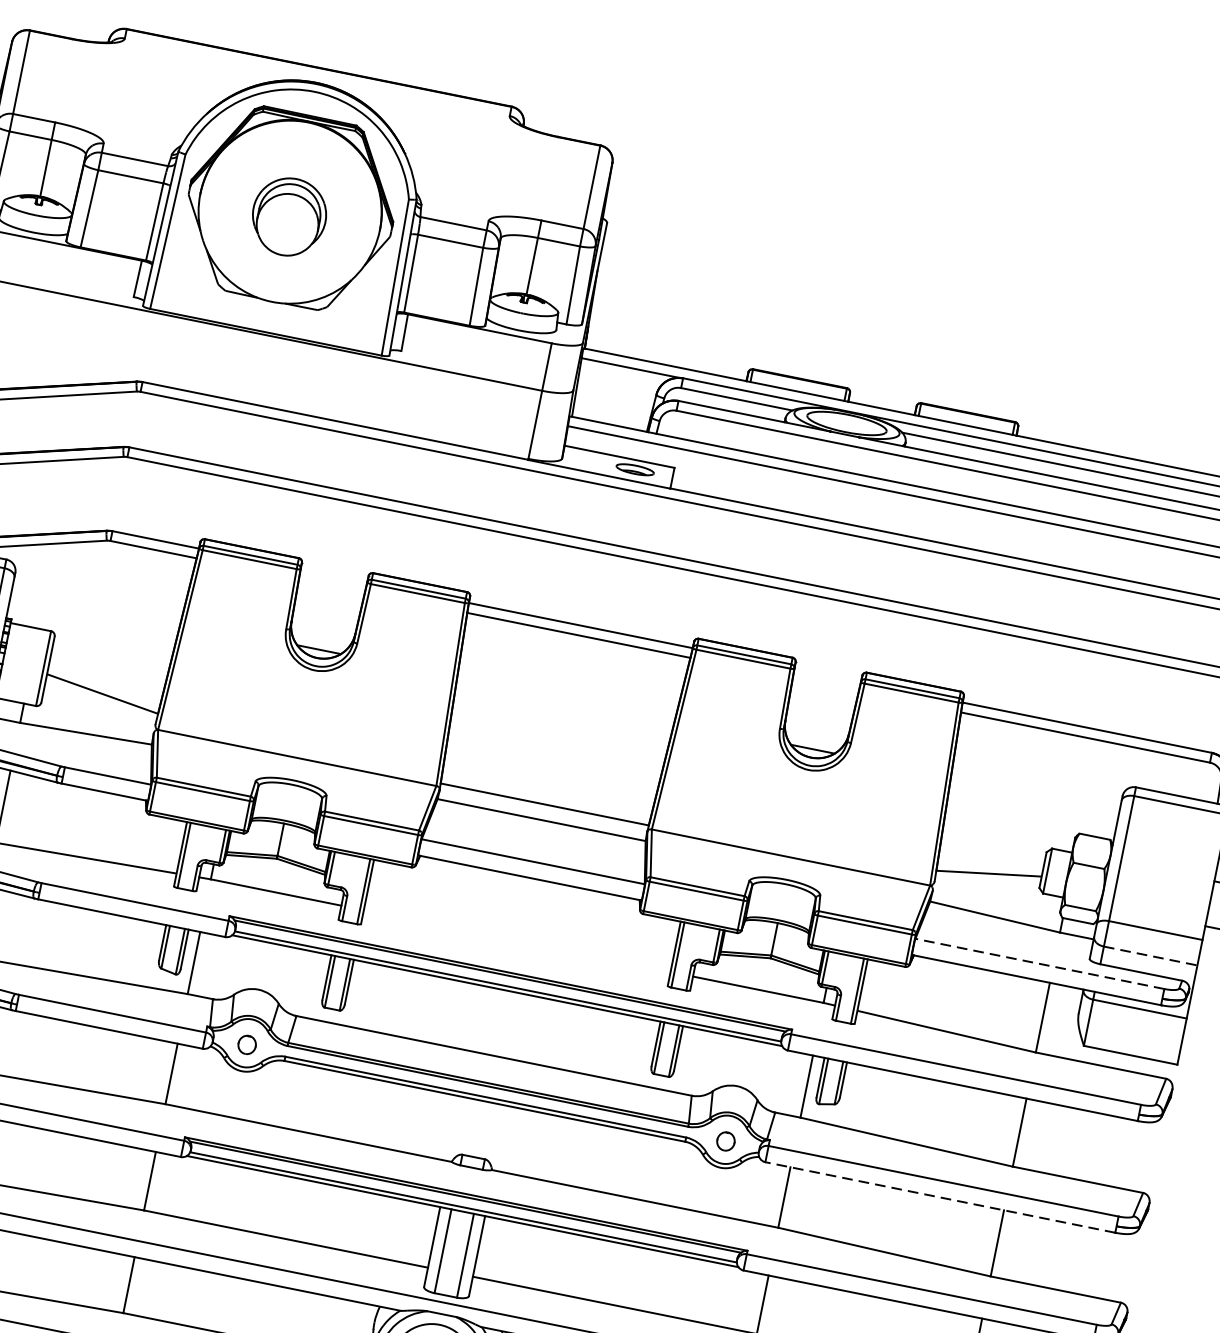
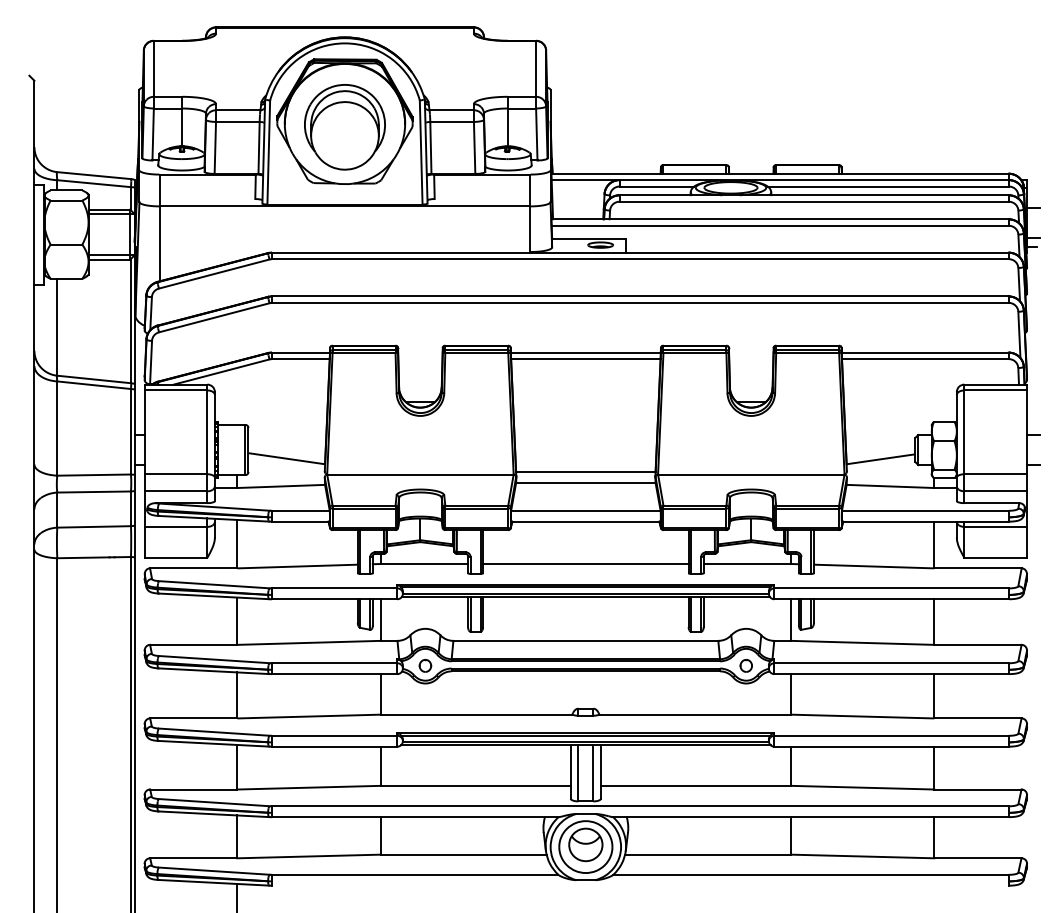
part: (288, 217) -> (344, 127), size x1.67
line: (516, 940) -> (585, 563), added
line: (1151, 956) -> (996, 491), dashed -> solid
line: (1038, 963) -> (924, 510), dashed -> solid
line: (940, 1198) -> (891, 674), dashed -> solid

